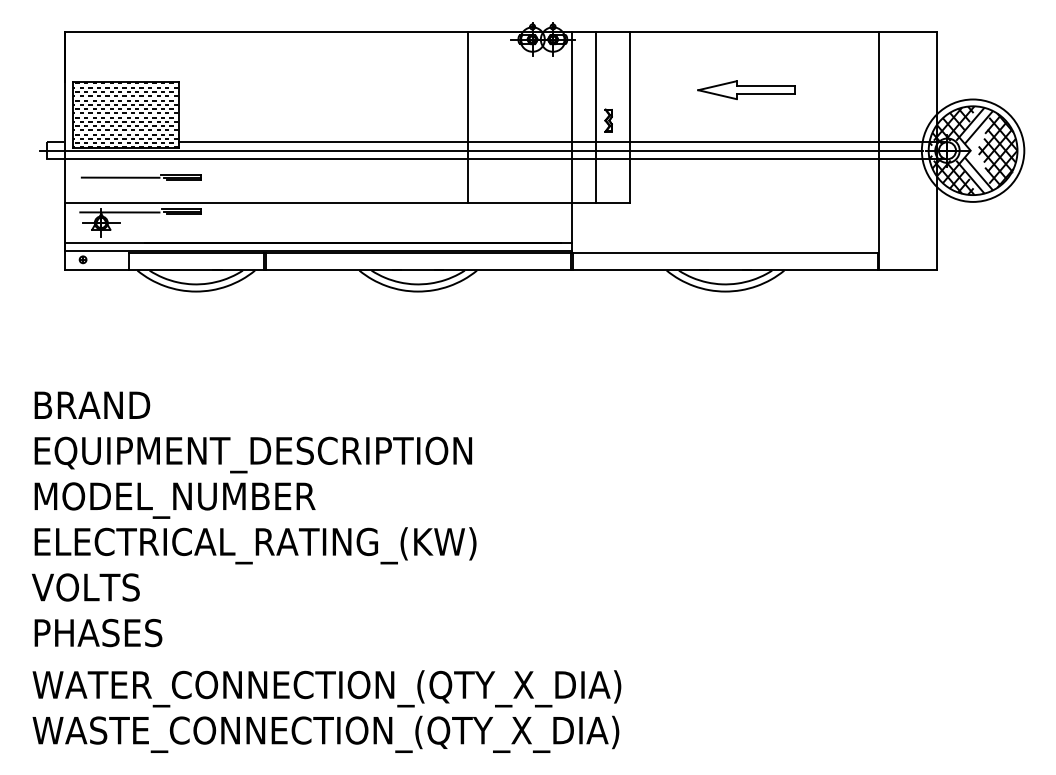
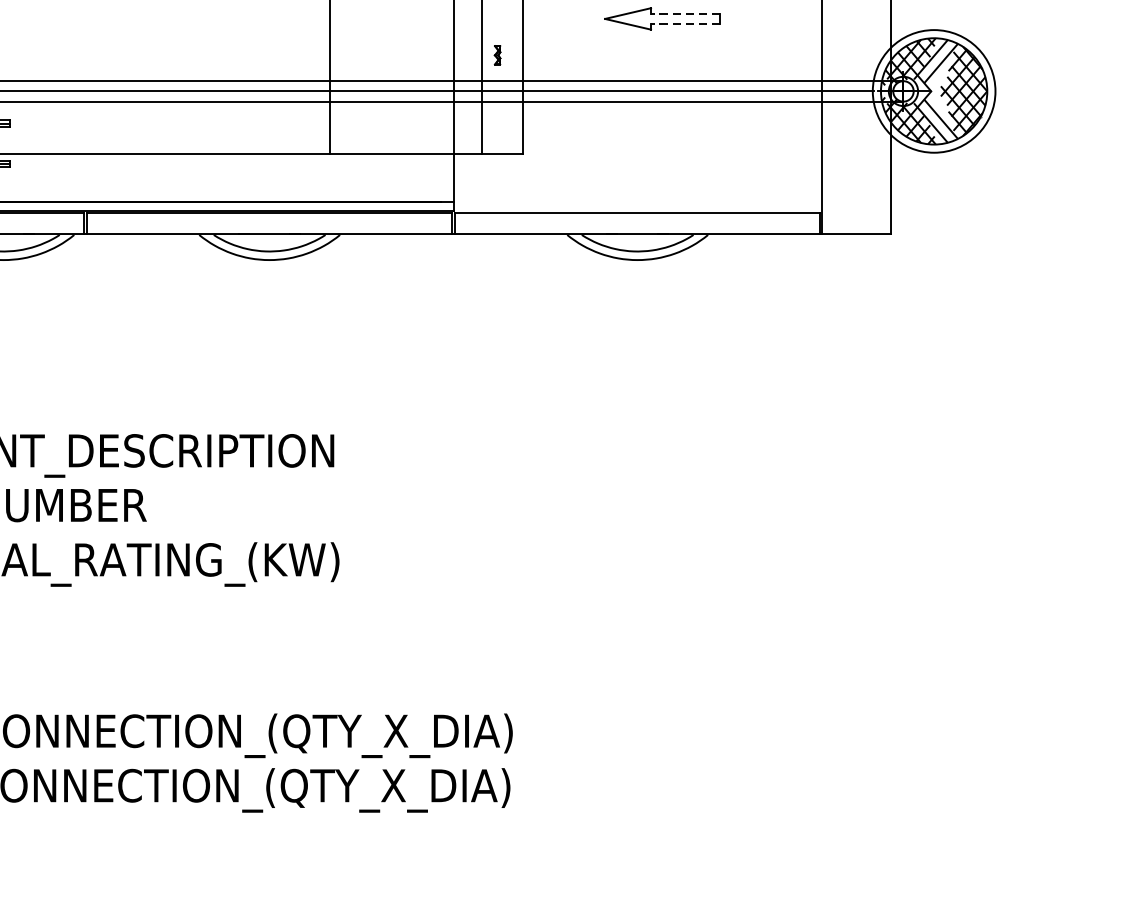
line: (765, 86) -> (685, 14), solid -> dashed
line: (765, 94) -> (685, 24), solid -> dashed
part: (608, 120) -> (497, 55), size x0.7

